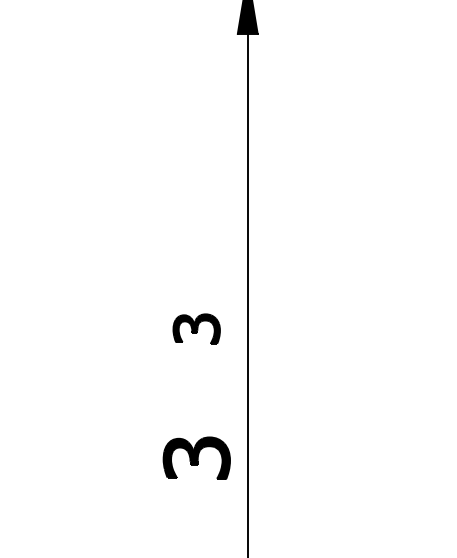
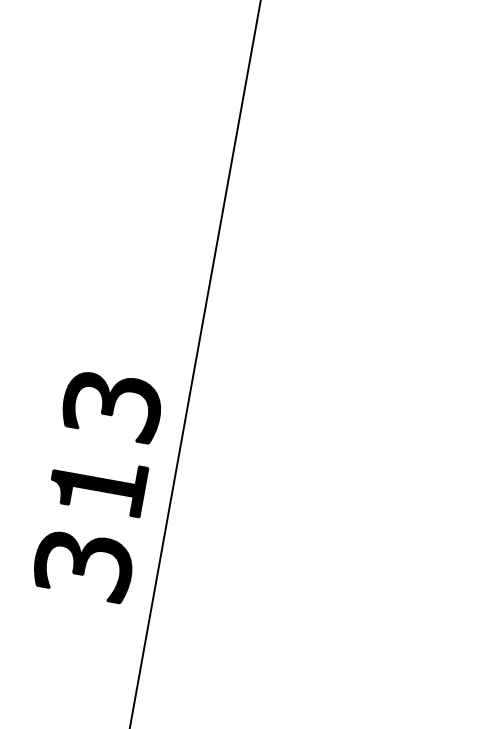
part: (196, 328) -> (112, 405), size x1.43
part: (196, 383) -> (97, 484), added
part: (196, 457) -> (83, 564), moved

